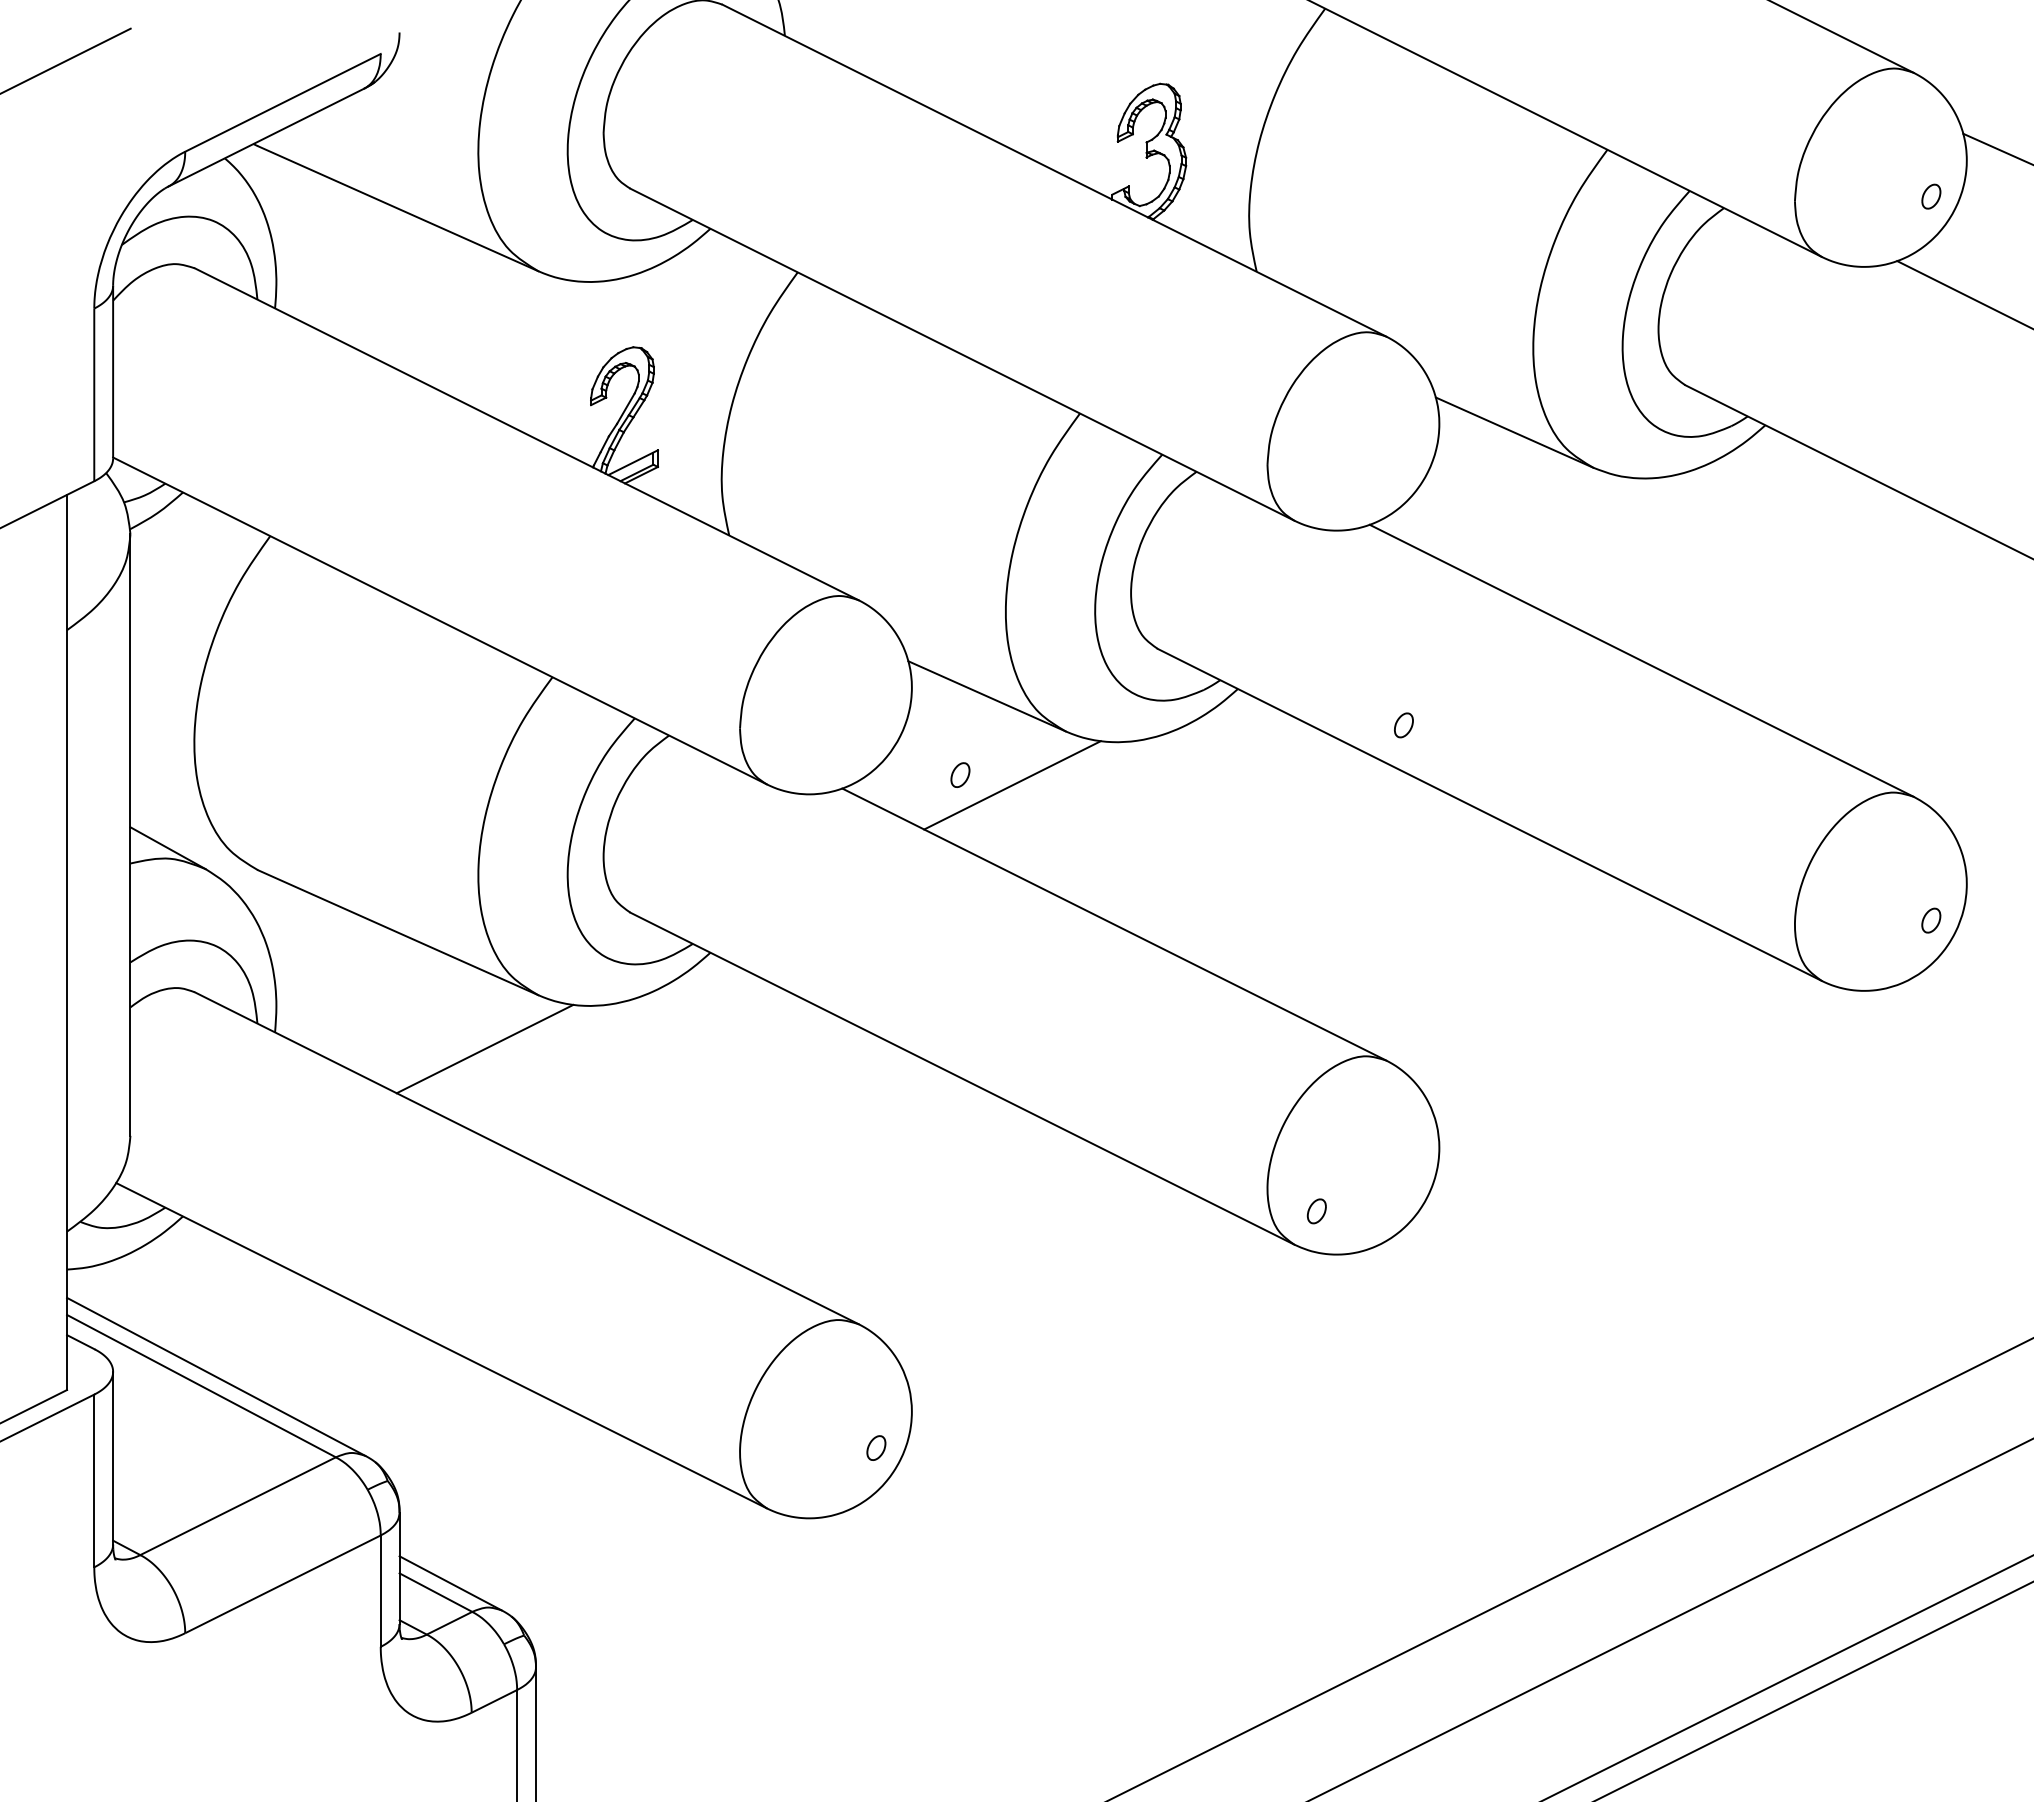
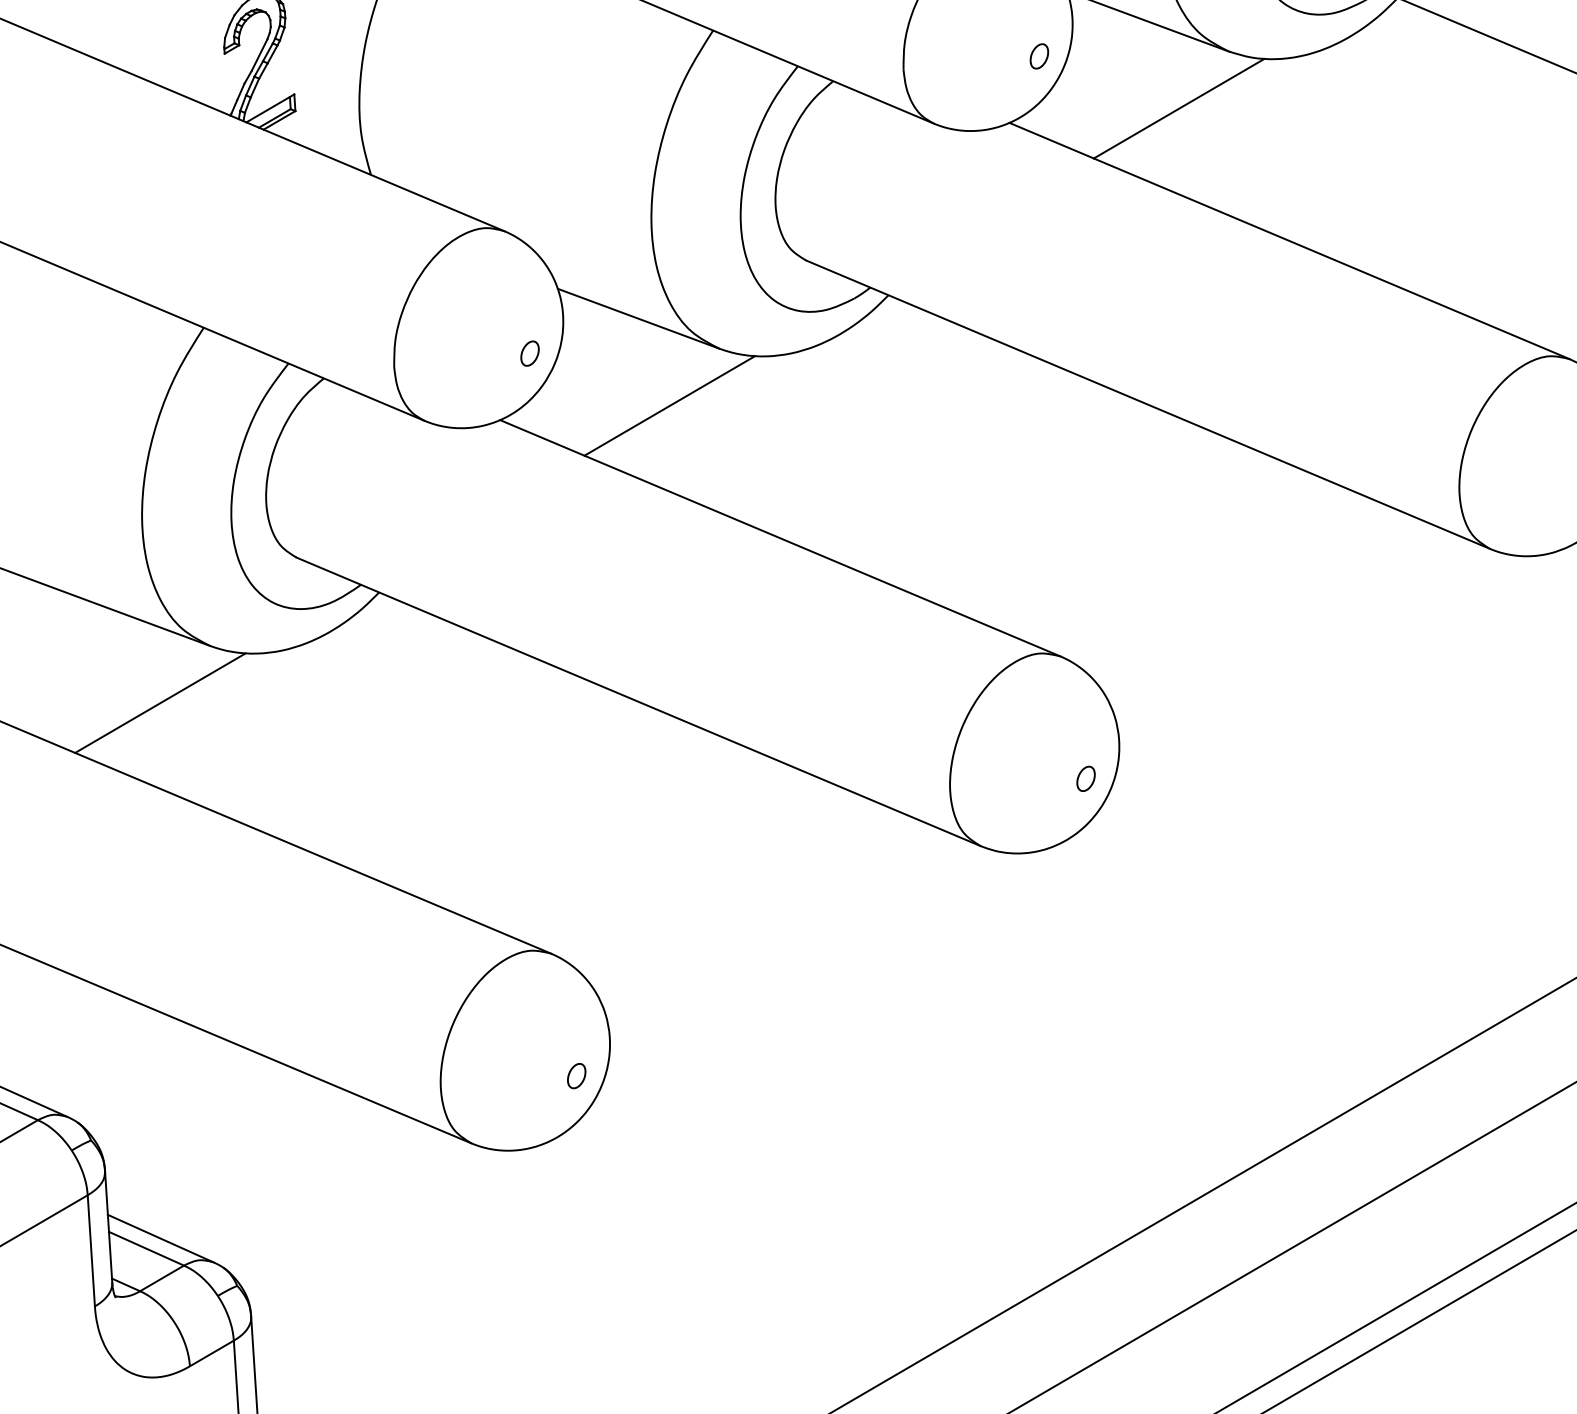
line: (1539, 521) -> (1178, 108), added
part: (1403, 725) -> (1038, 56), moved
part: (960, 774) -> (530, 353), moved
part: (1316, 1211) -> (1085, 779), moved

